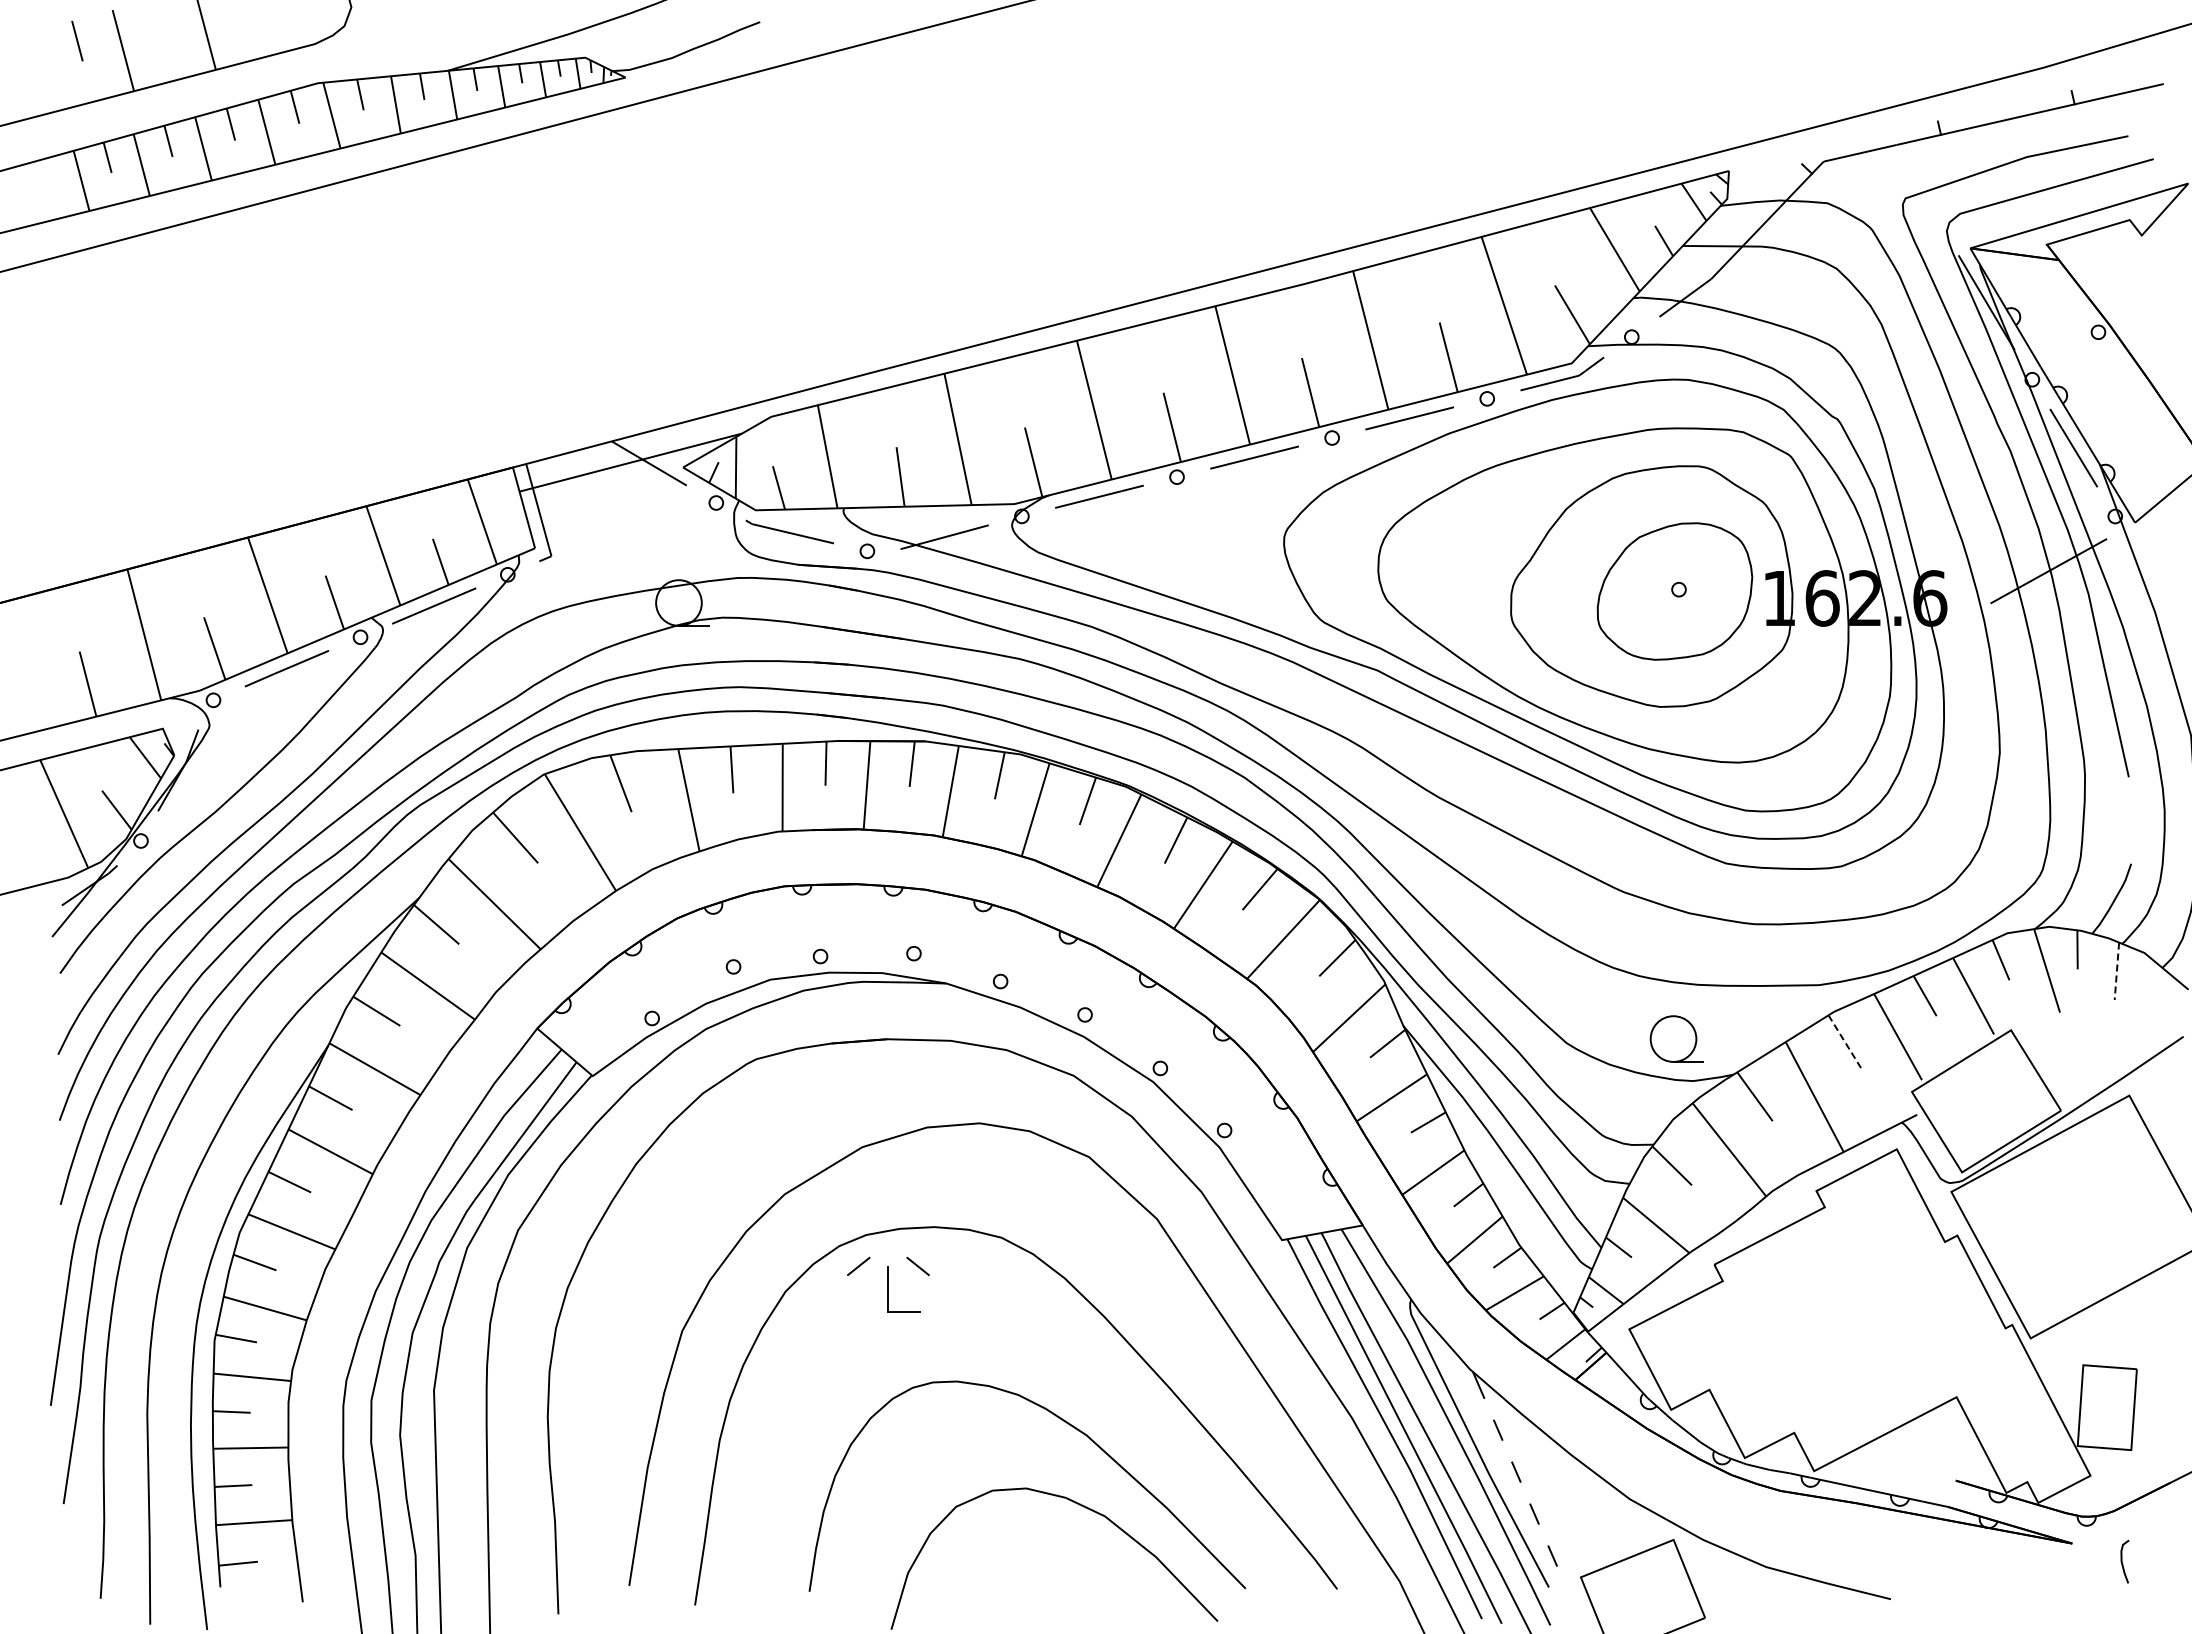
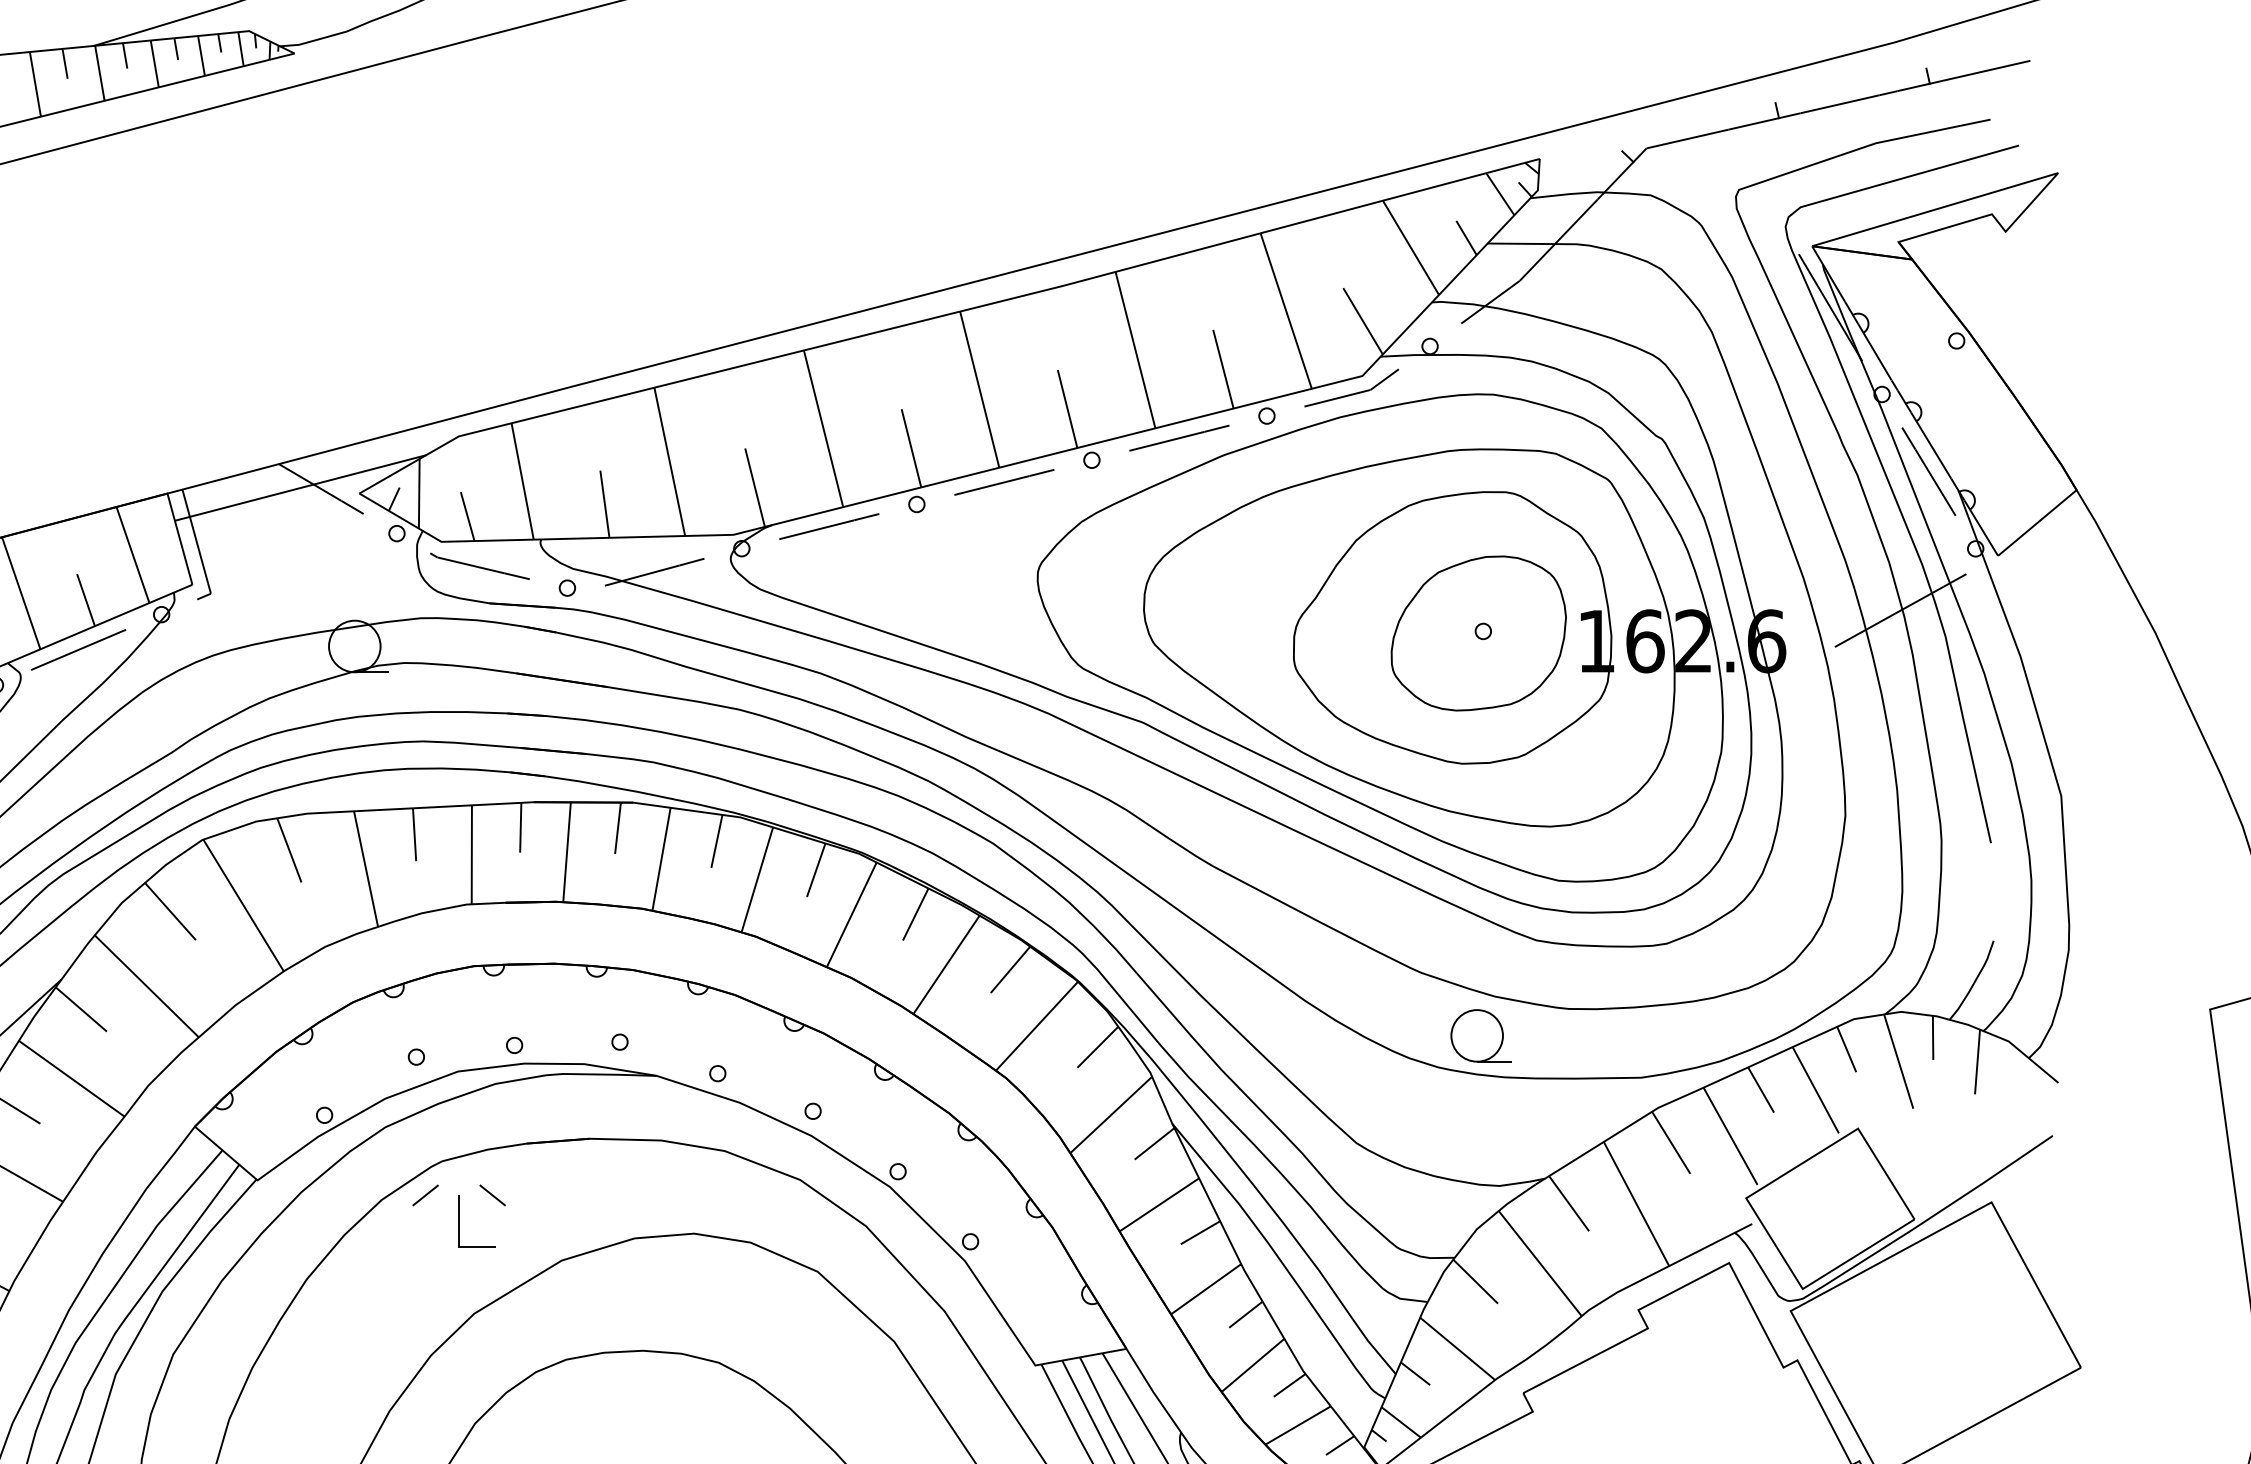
line: (2116, 971) -> (1977, 1062), dashed -> solid
part: (1676, 1038) -> (1480, 1035), moved
line: (1845, 1043) -> (1671, 1143), dashed -> solid
part: (888, 1284) -> (459, 1215), moved

